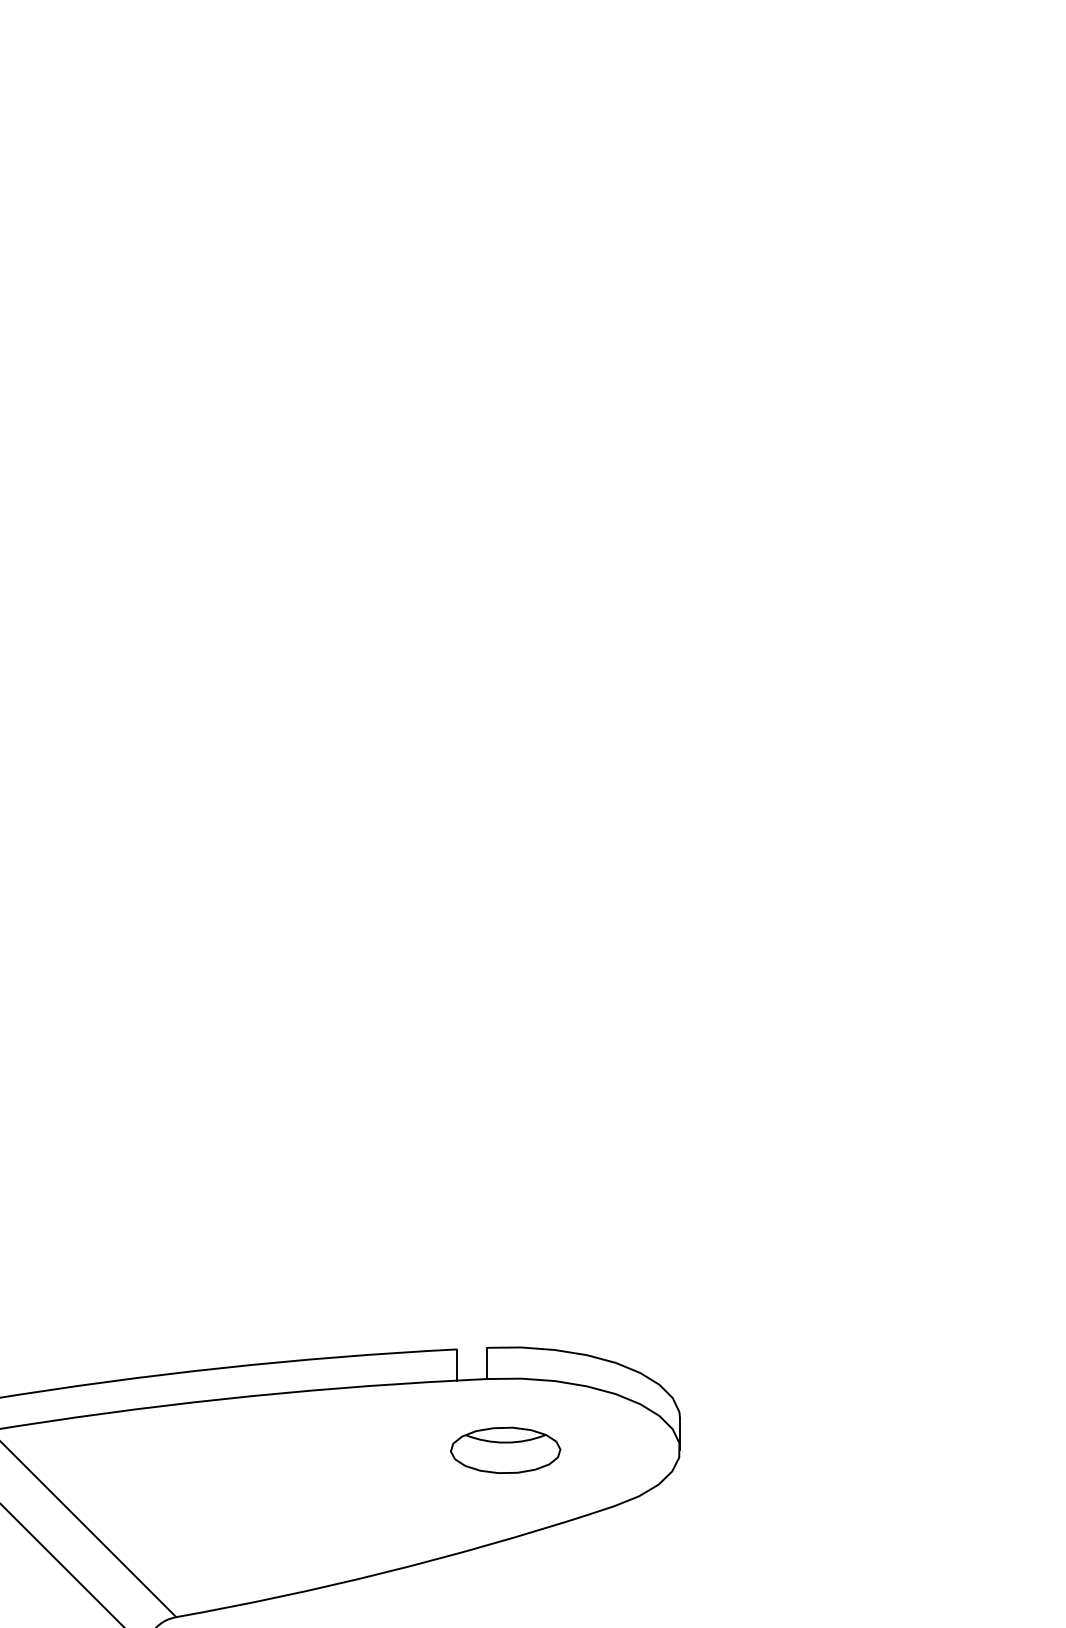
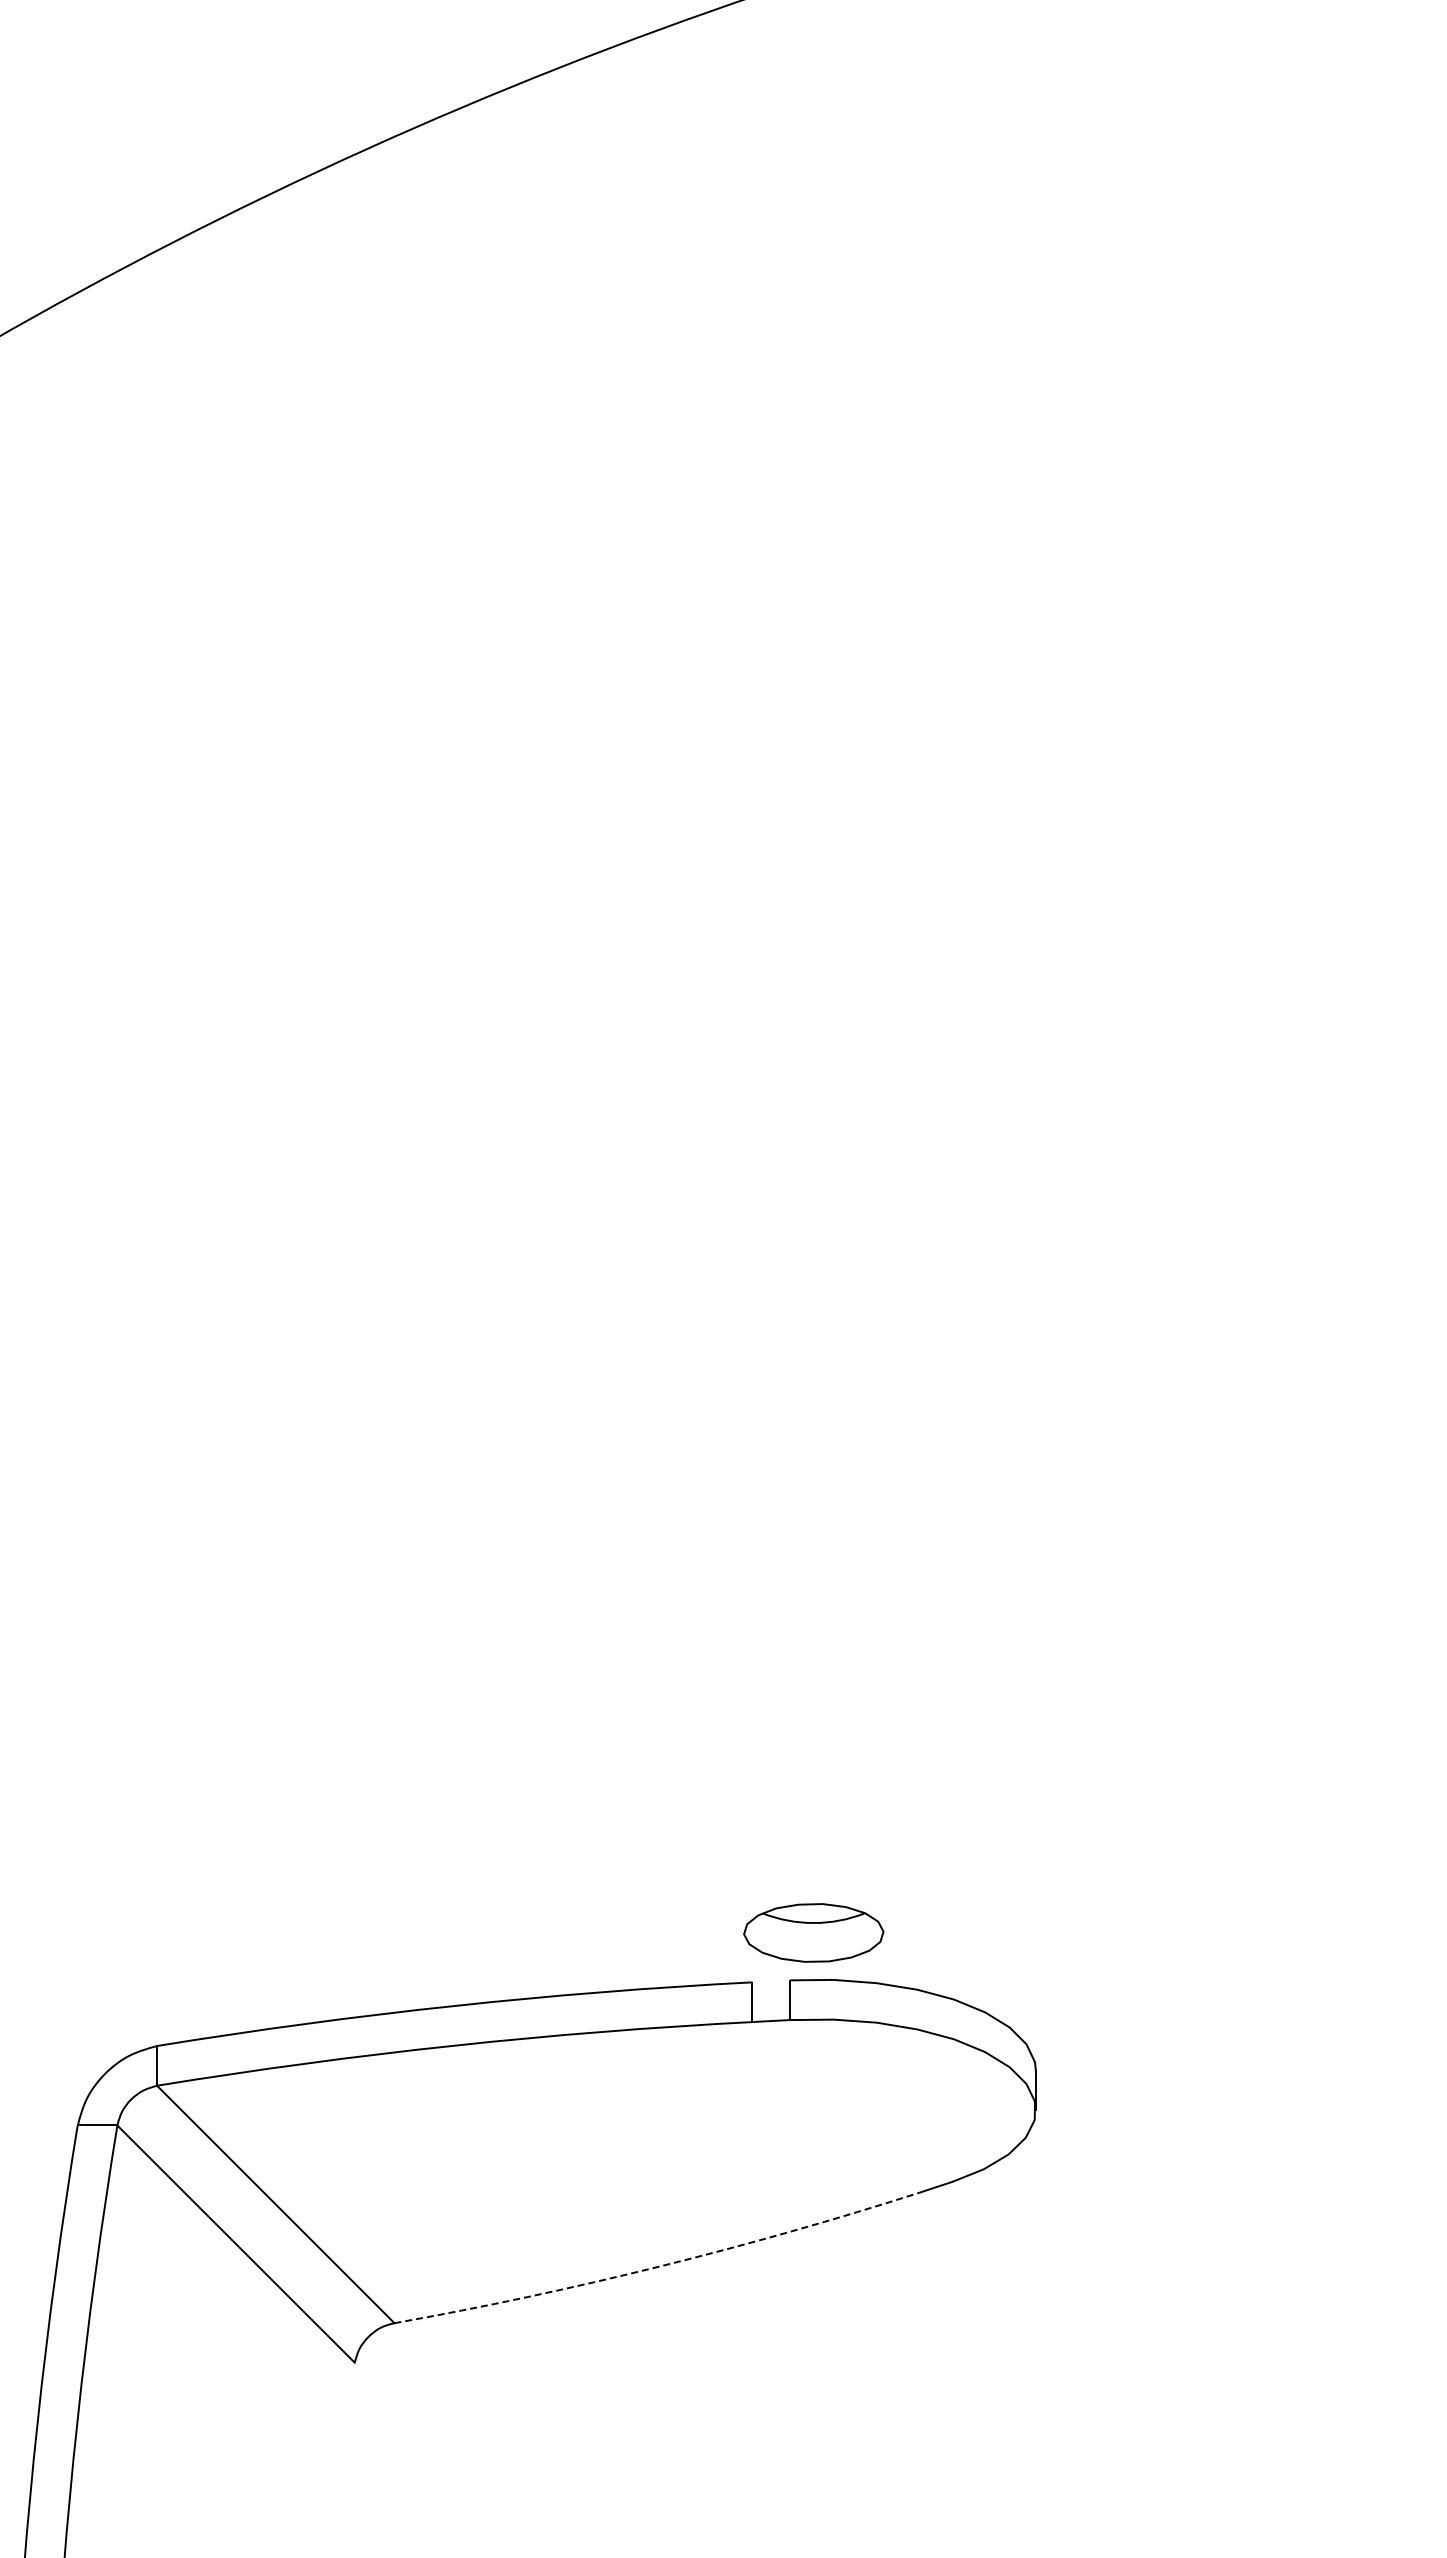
part: (505, 1450) -> (813, 1932), moved
arc: (385, 1572) -> (660, 2266), solid -> dashed

